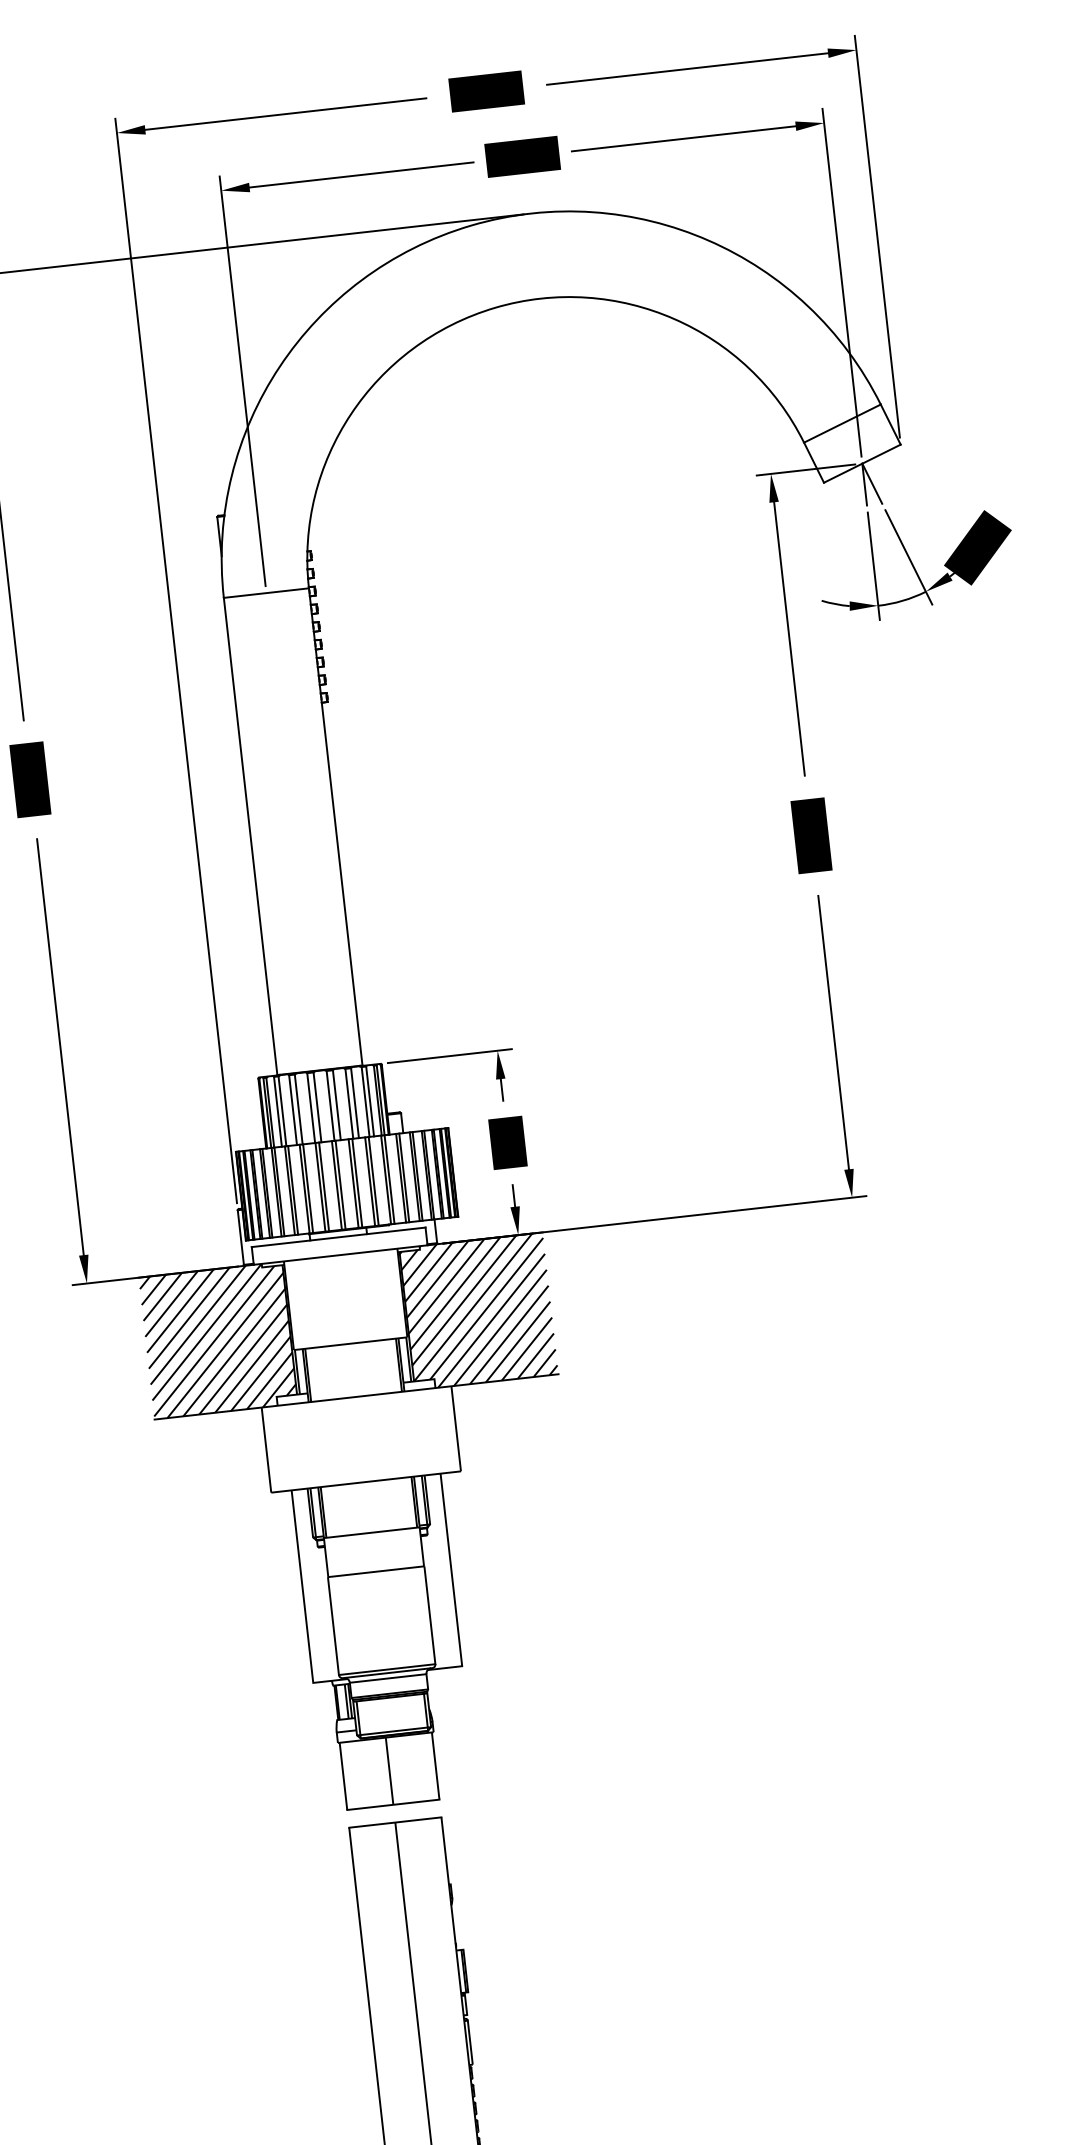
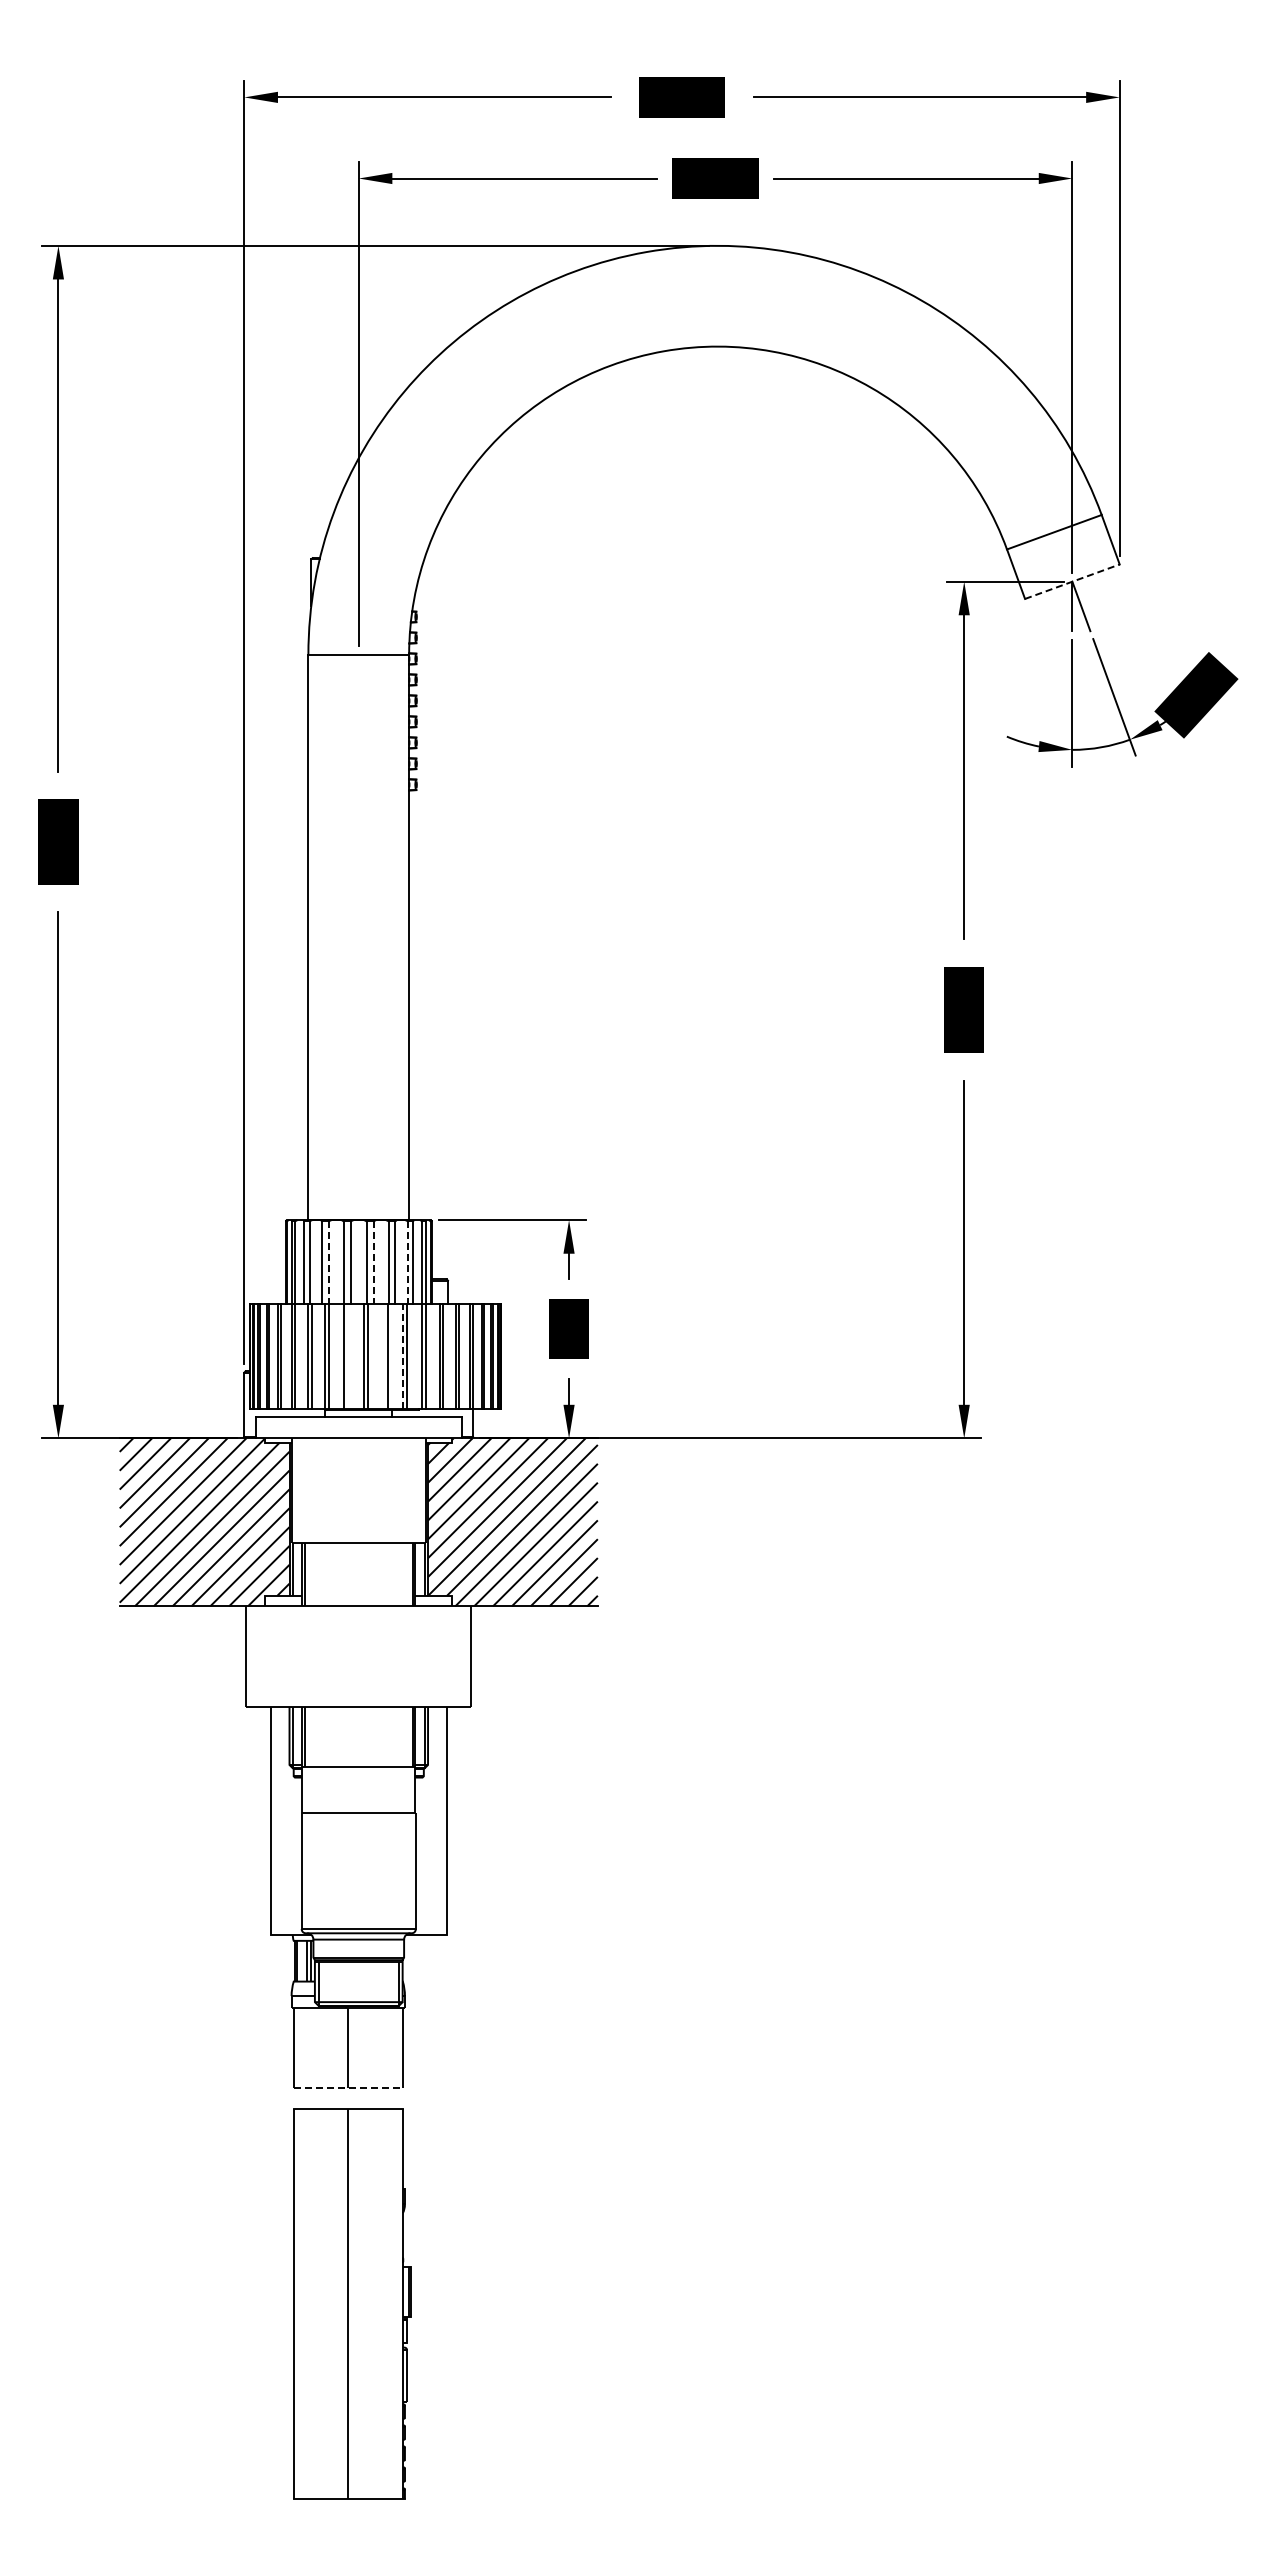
line: (862, 463) -> (1072, 581), solid -> dashed
line: (366, 1102) -> (408, 1263), solid -> dashed
line: (336, 1105) -> (373, 1263), solid -> dashed
line: (298, 1110) -> (328, 1263), solid -> dashed
line: (369, 1181) -> (402, 1356), solid -> dashed
line: (353, 1183) -> (383, 1356), removed
line: (324, 1186) -> (348, 1356), removed
line: (393, 1804) -> (348, 2087), solid -> dashed

